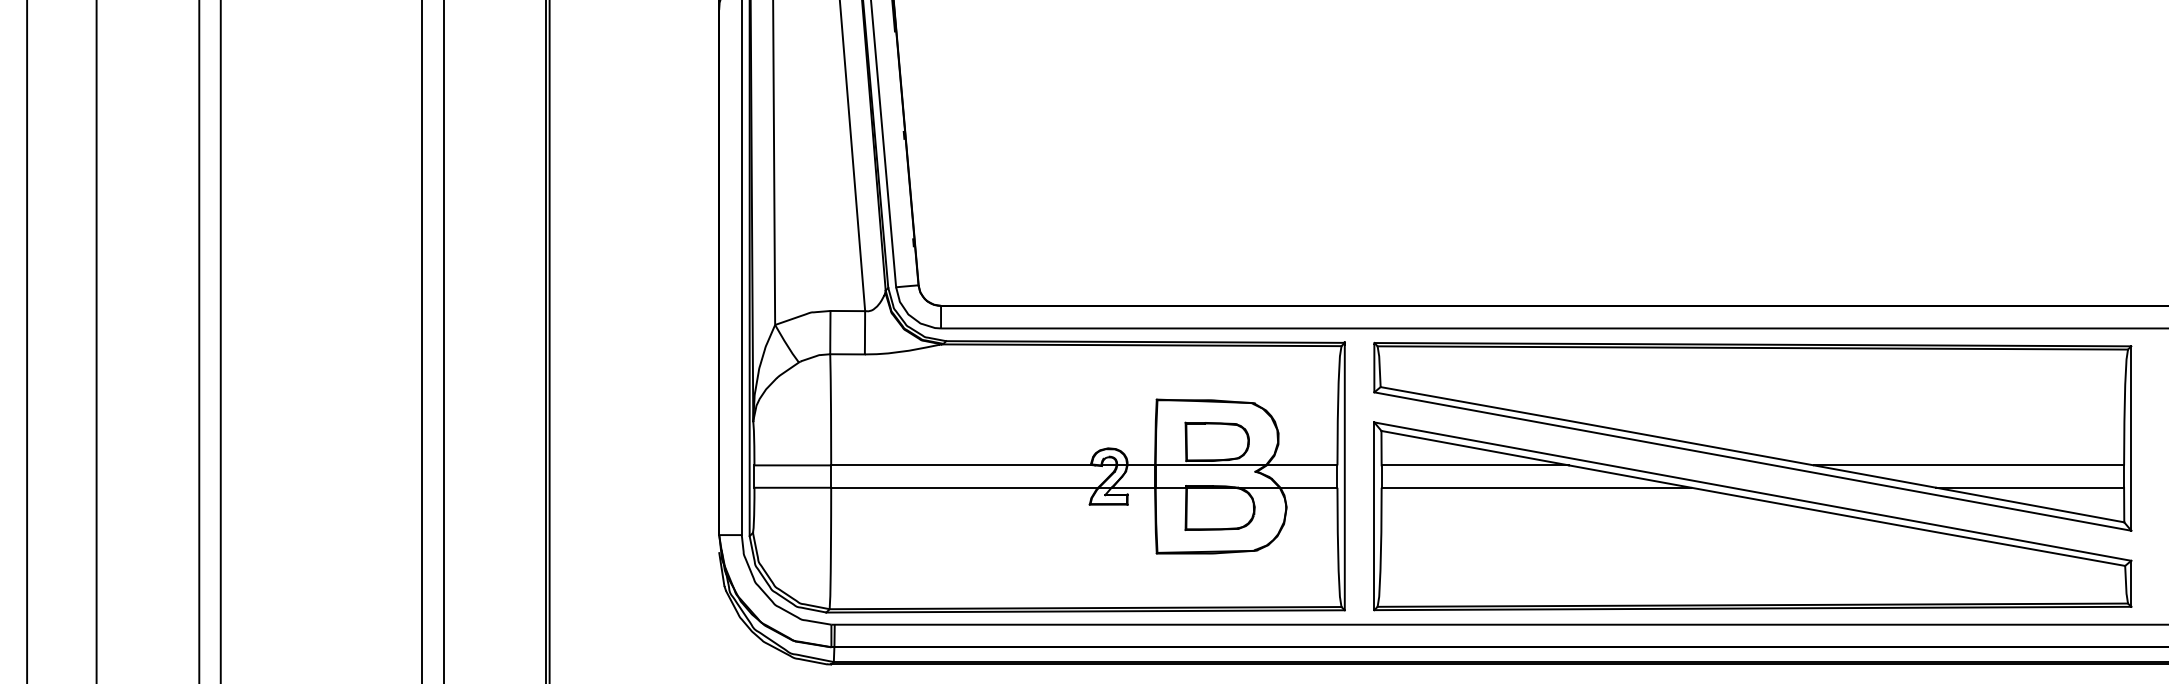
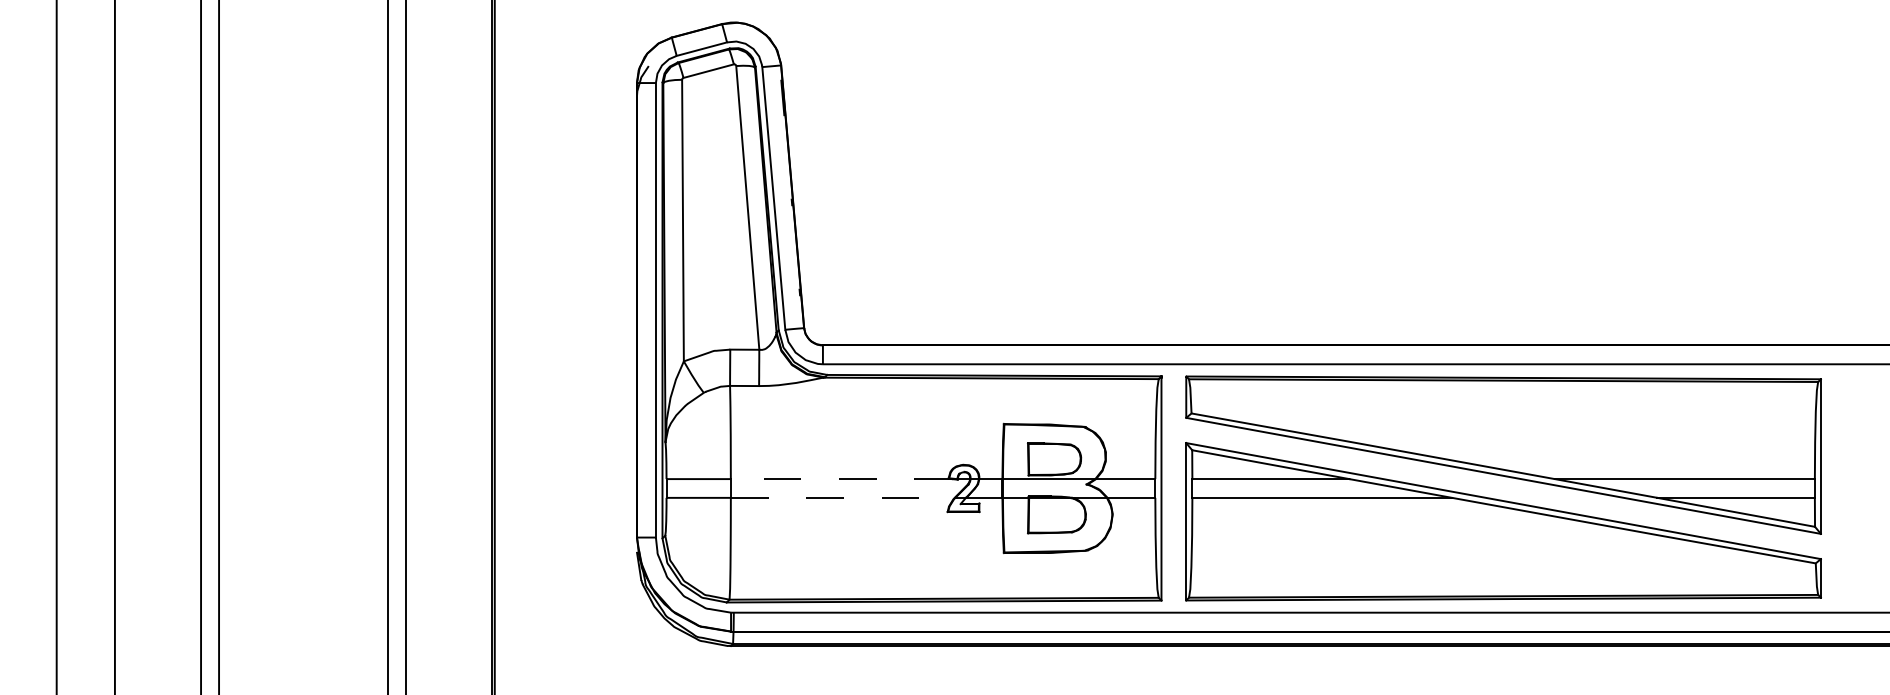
line: (963, 465) -> (841, 479), solid -> dashed
line: (964, 487) -> (842, 497), solid -> dashed

